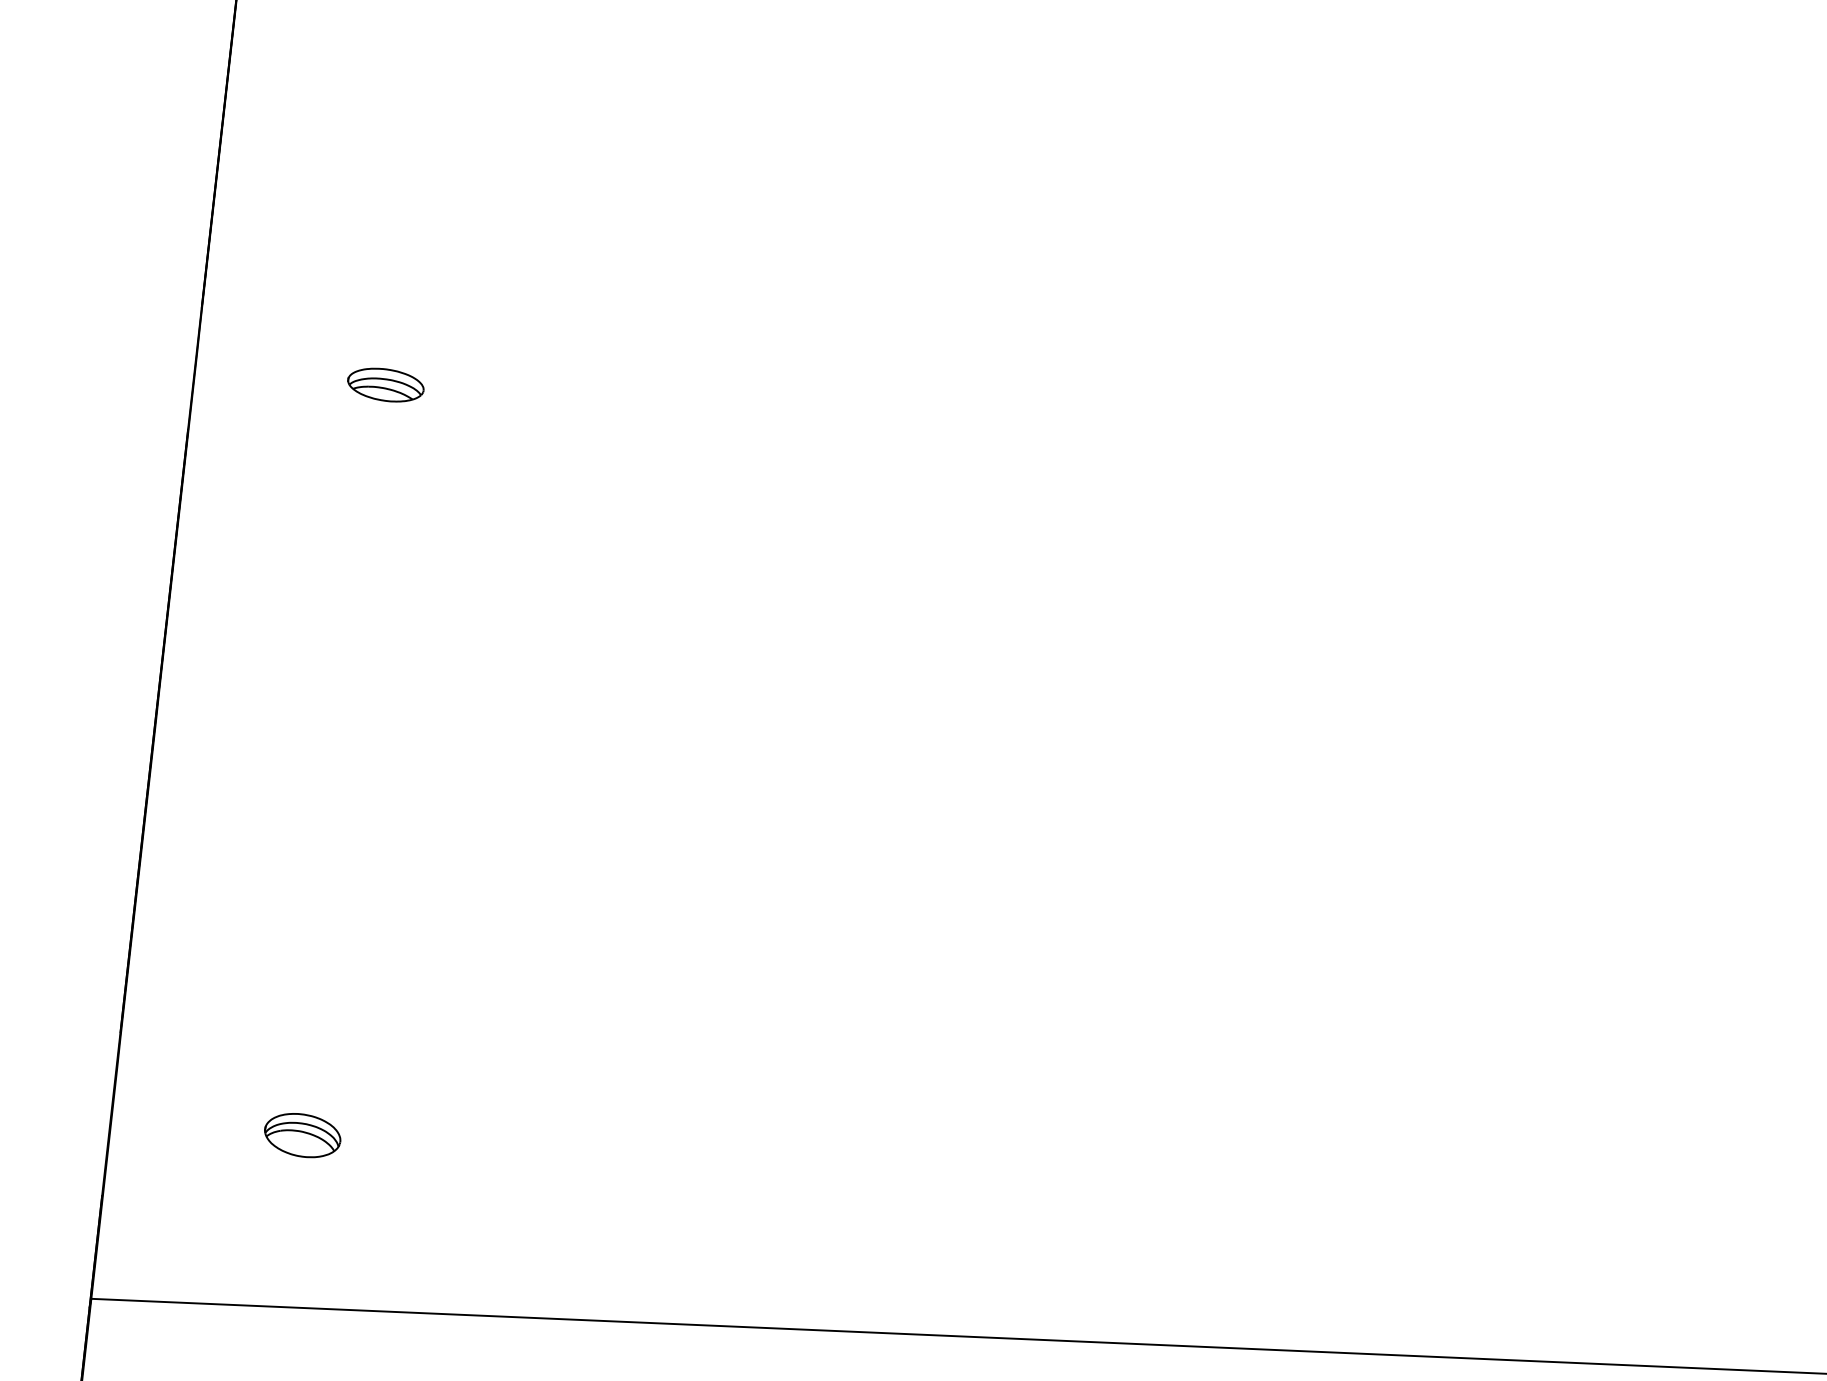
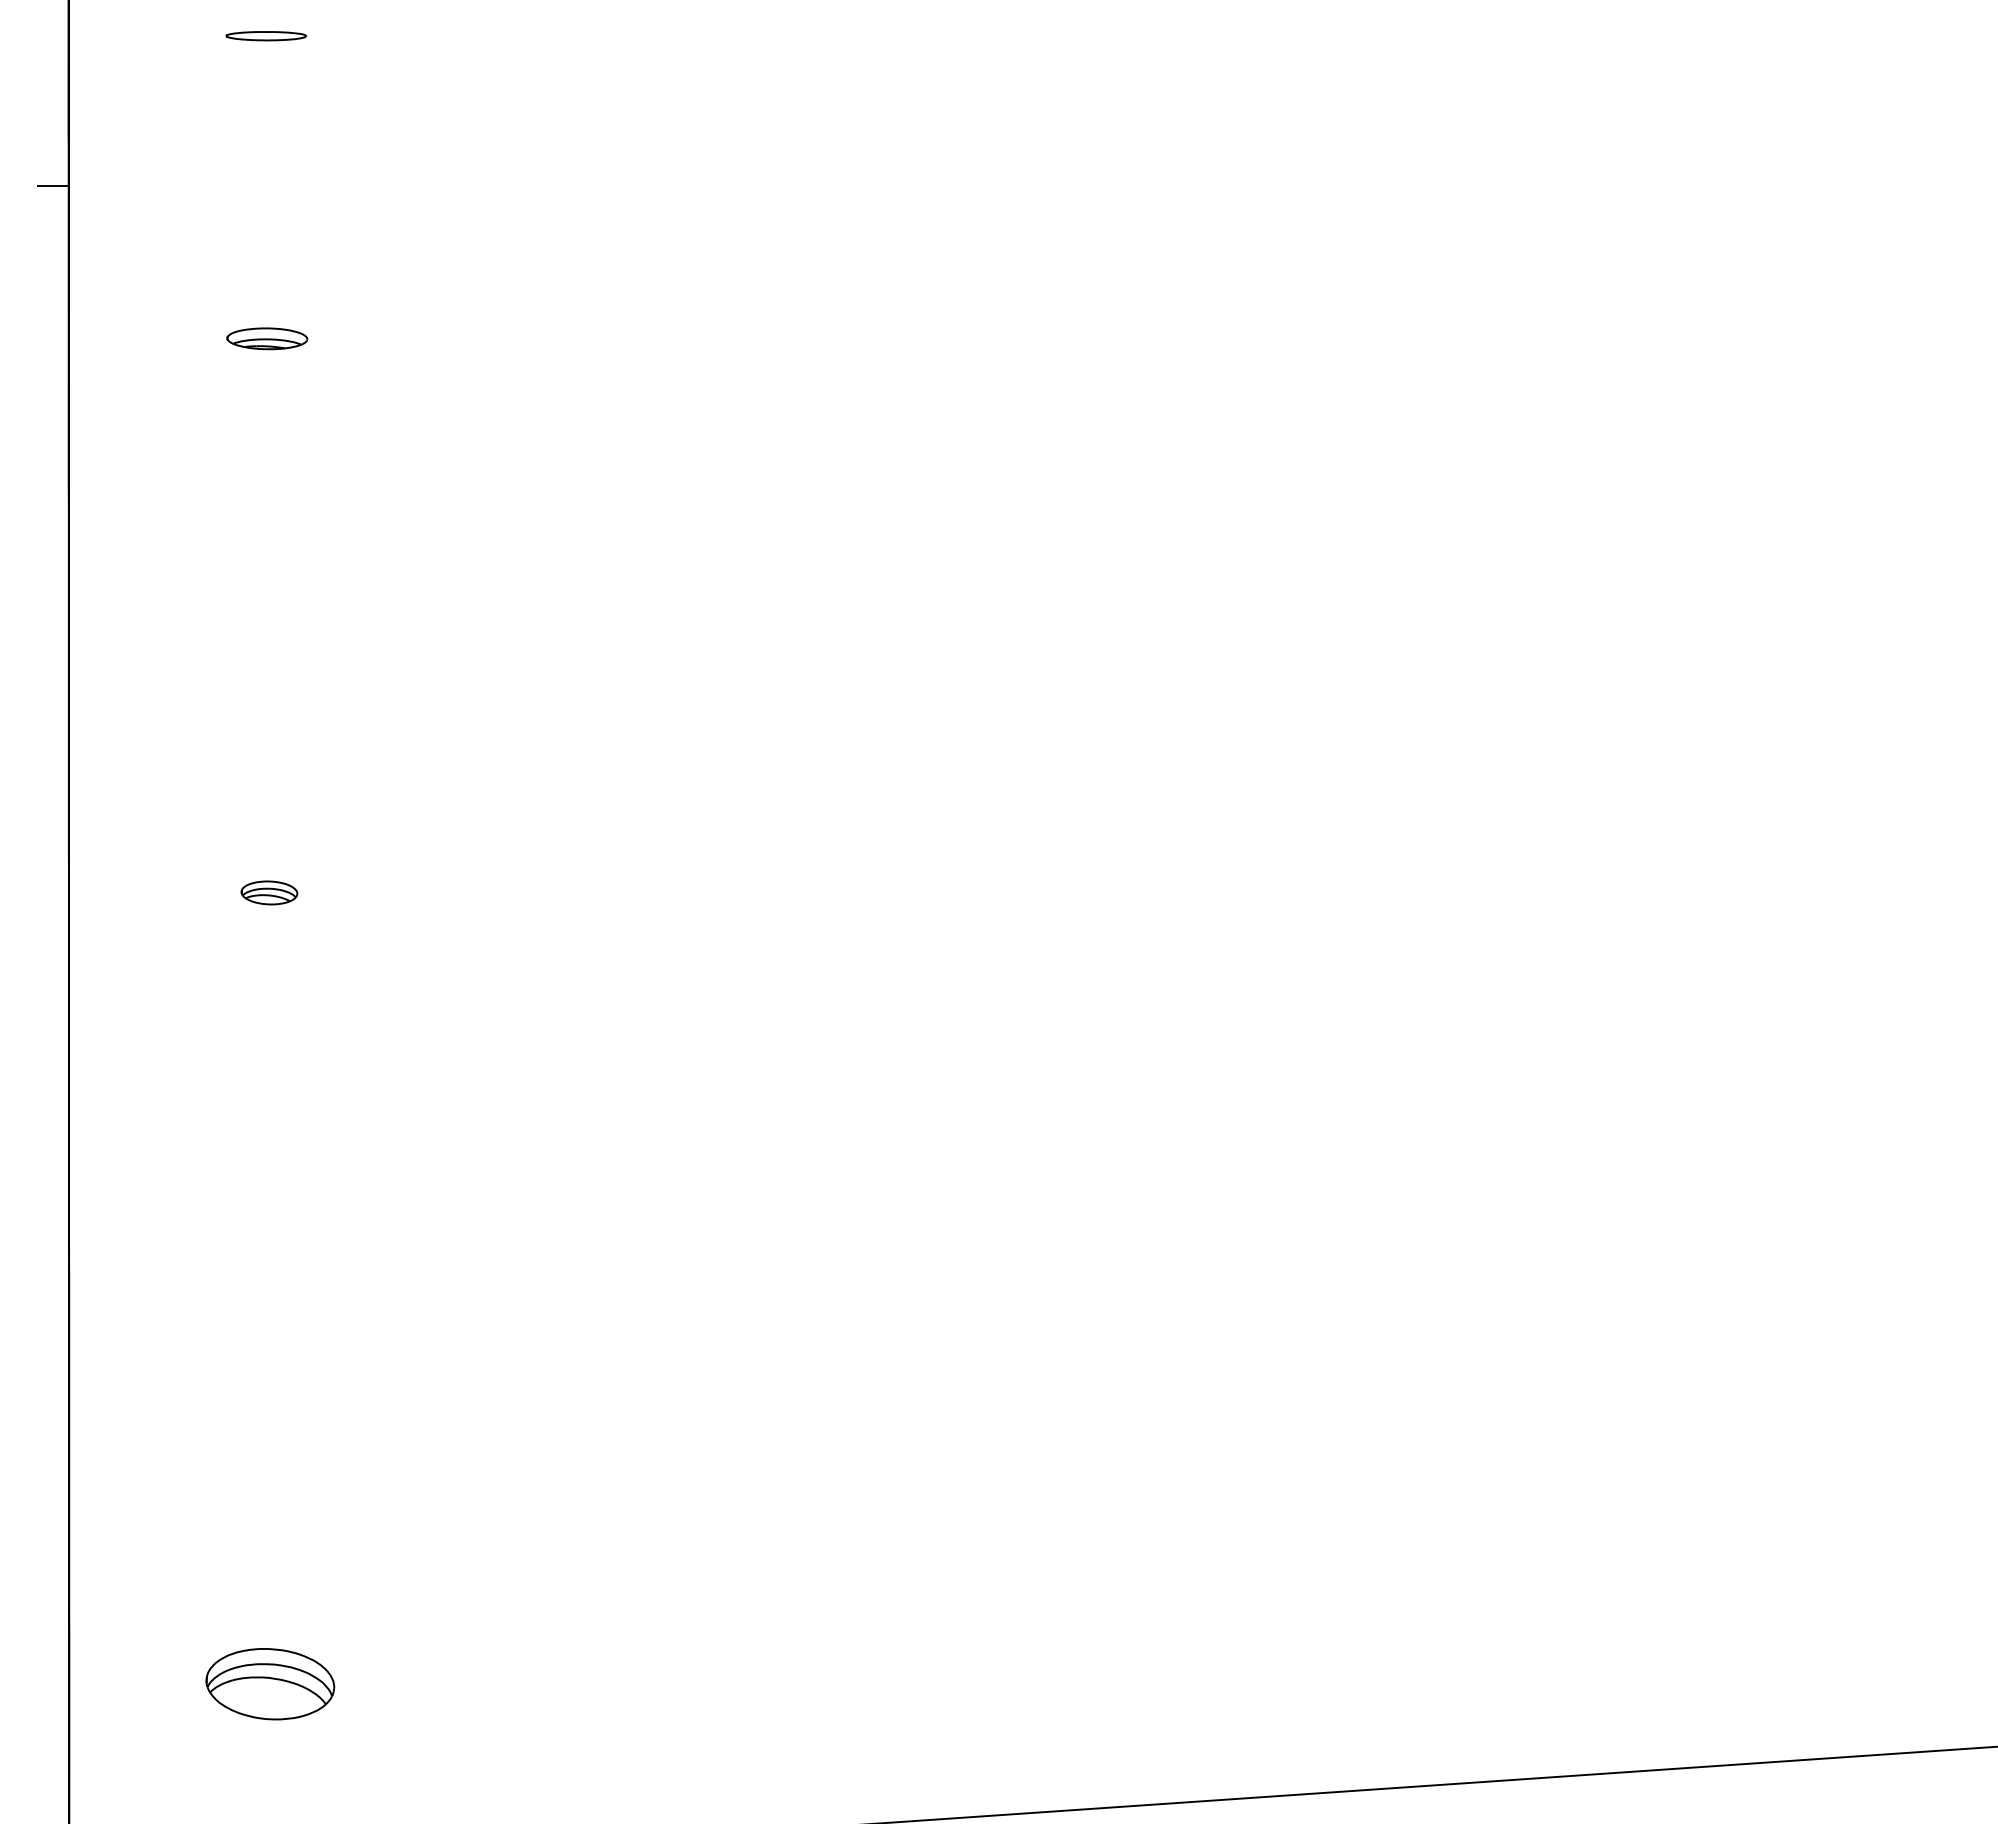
part: (386, 384) -> (269, 892), size x0.7
part: (302, 1135) -> (270, 1684), size x1.6

